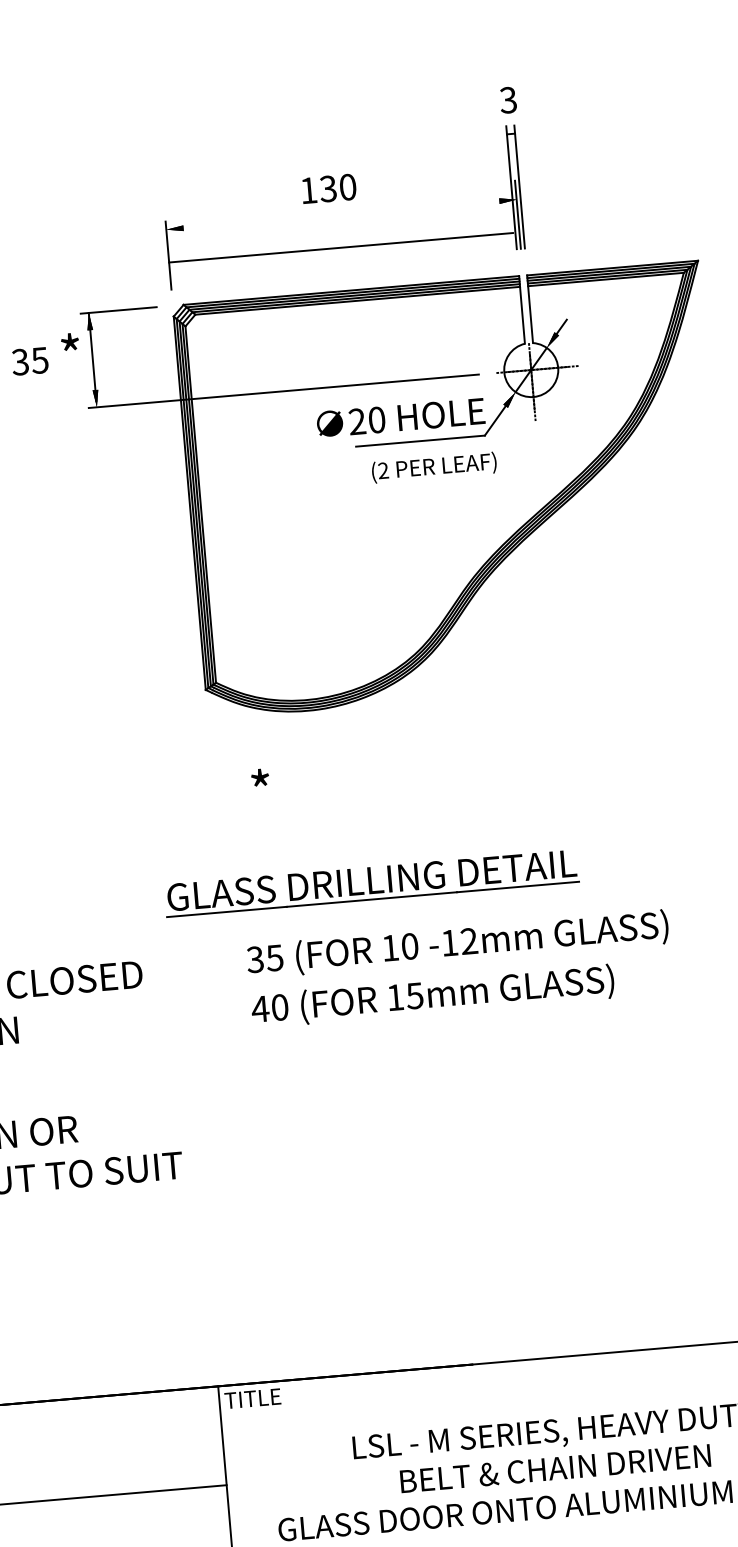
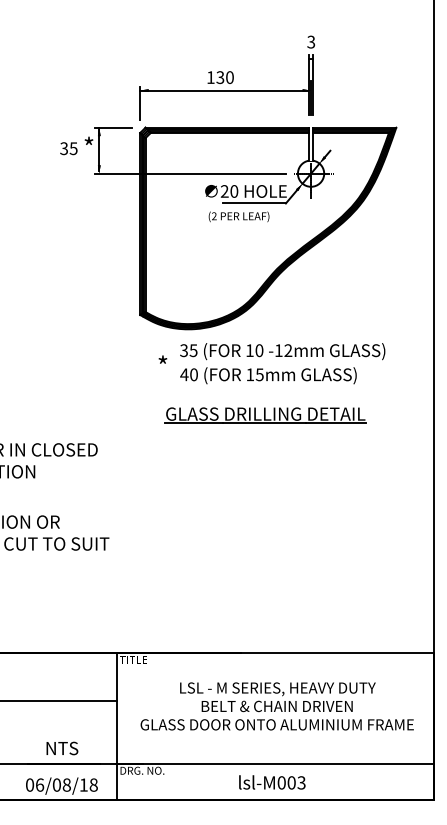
line: (339, 247) -> (223, 90), moved
text: (433, 466) -> (238, 216), moved
part: (371, 883) -> (265, 415), moved
text: (459, 968) -> (282, 363), moved

